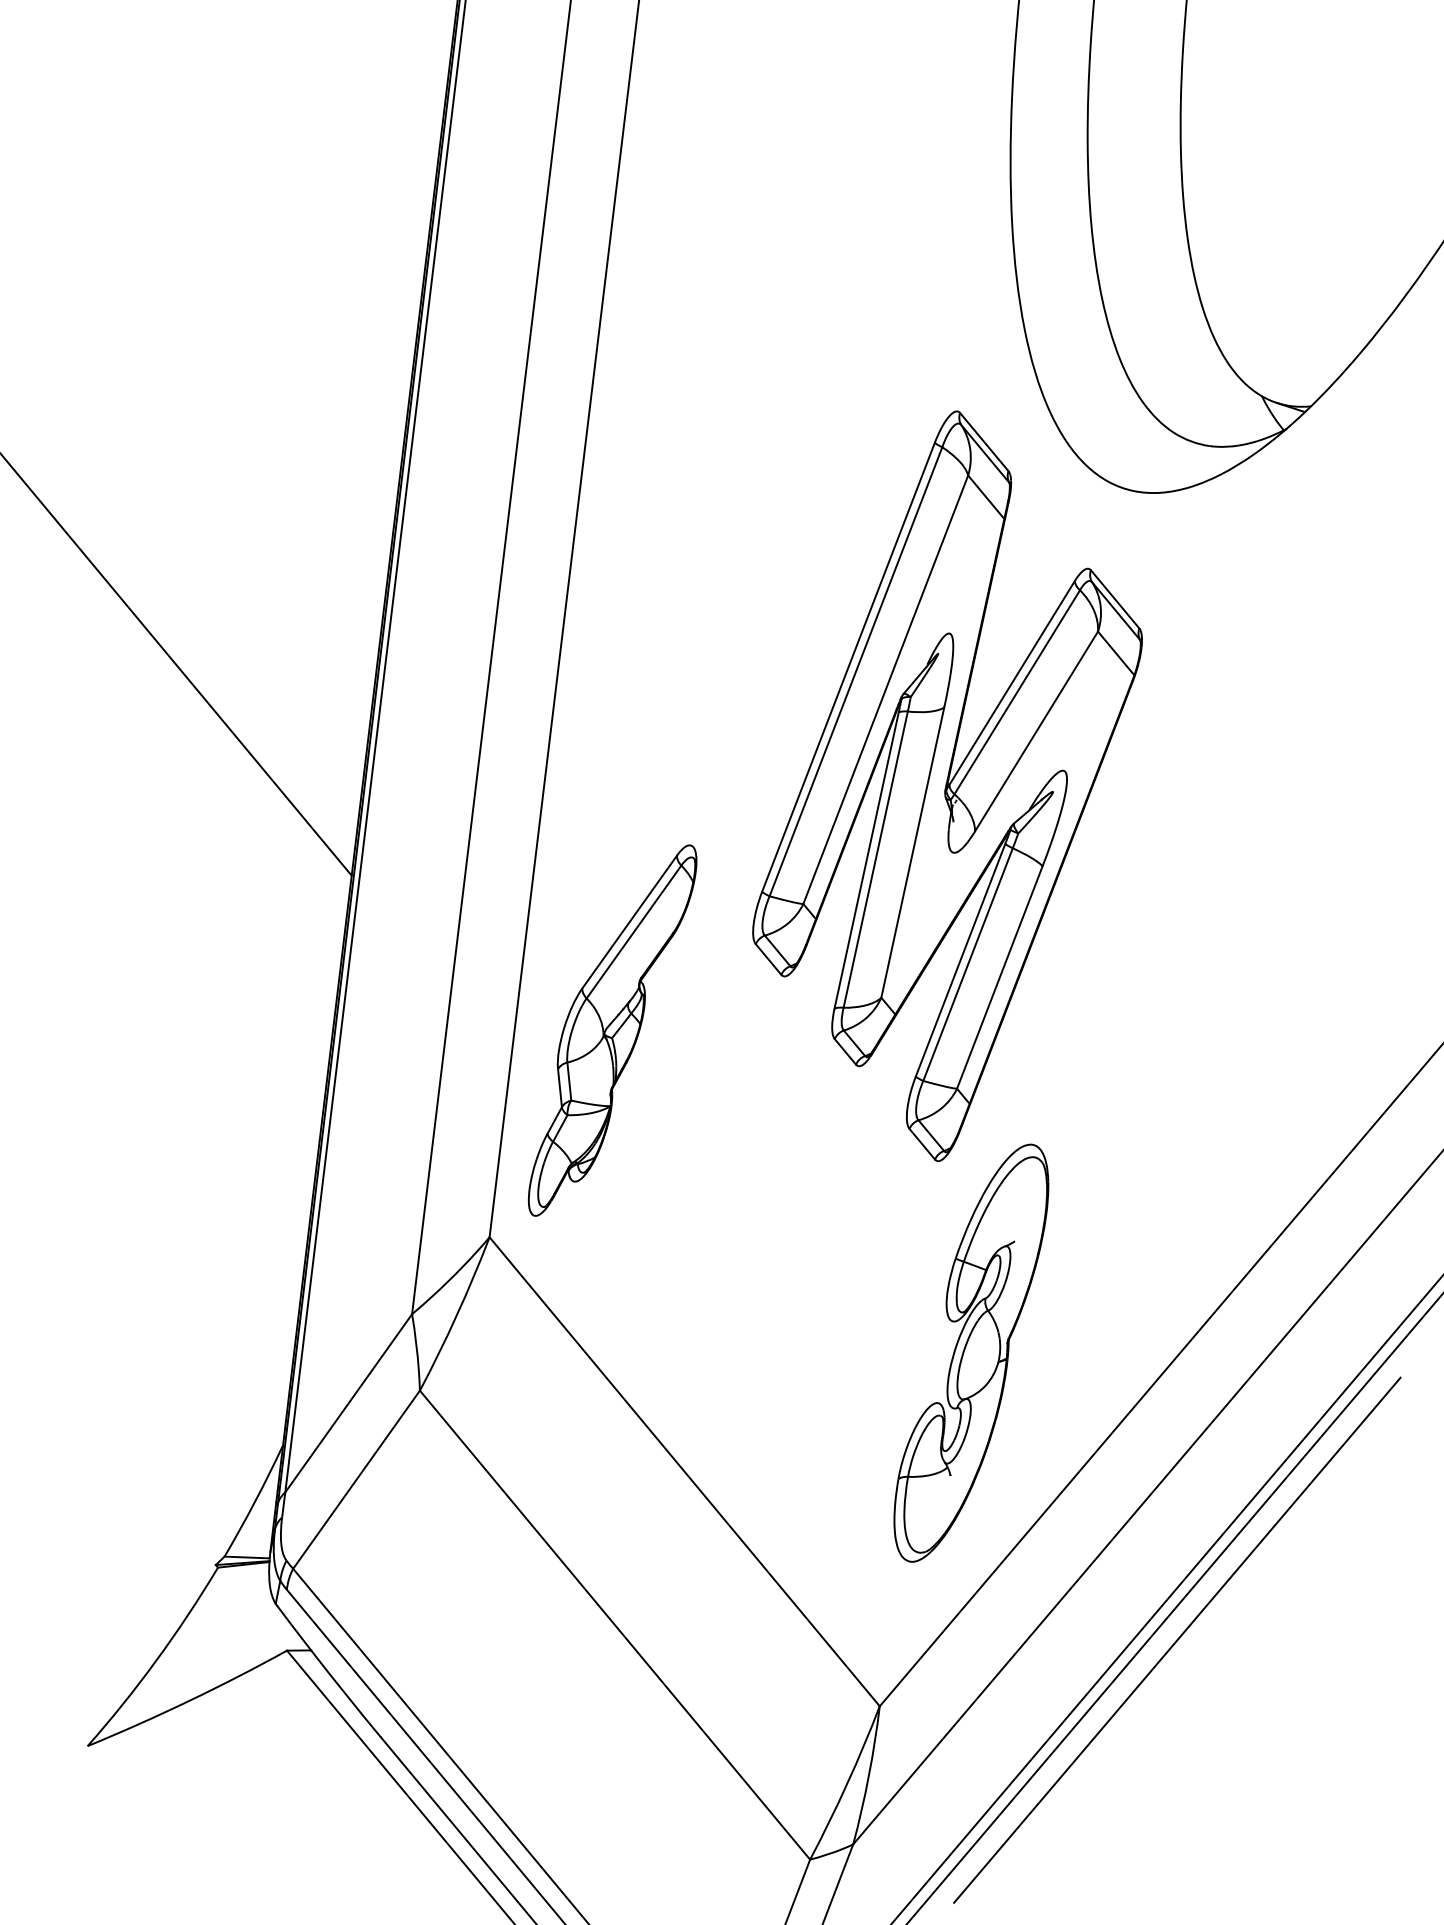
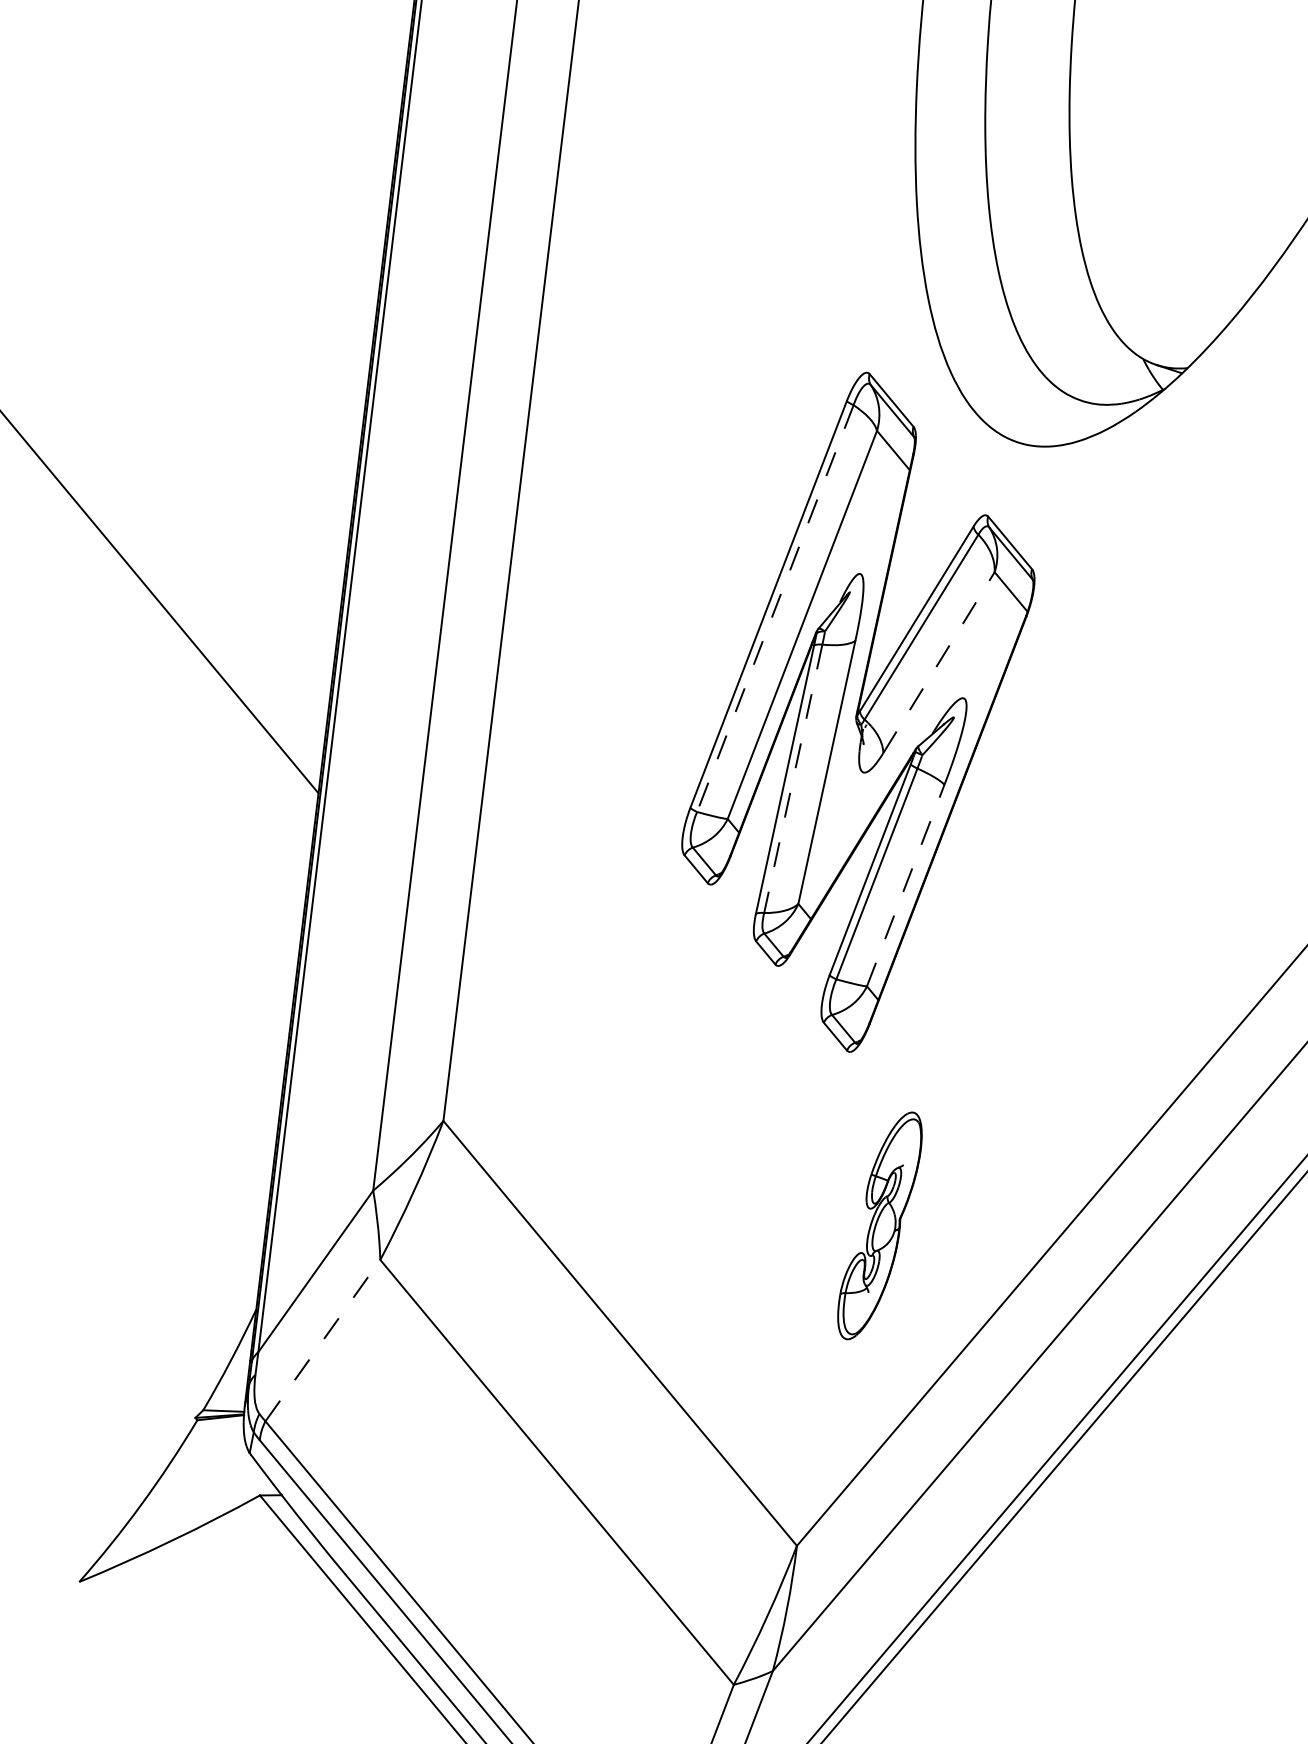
line: (855, 671) -> (774, 608), solid -> dashed
line: (1036, 731) -> (938, 662), solid -> dashed
line: (875, 859) -> (793, 778), solid -> dashed
line: (1000, 977) -> (906, 885), solid -> dashed
part: (612, 1030) -> (554, 933), removed
part: (971, 1352) -> (880, 1225), size x0.6
line: (356, 1479) -> (322, 1340), solid -> dashed
line: (1177, 1639) -> (1066, 1485), removed

